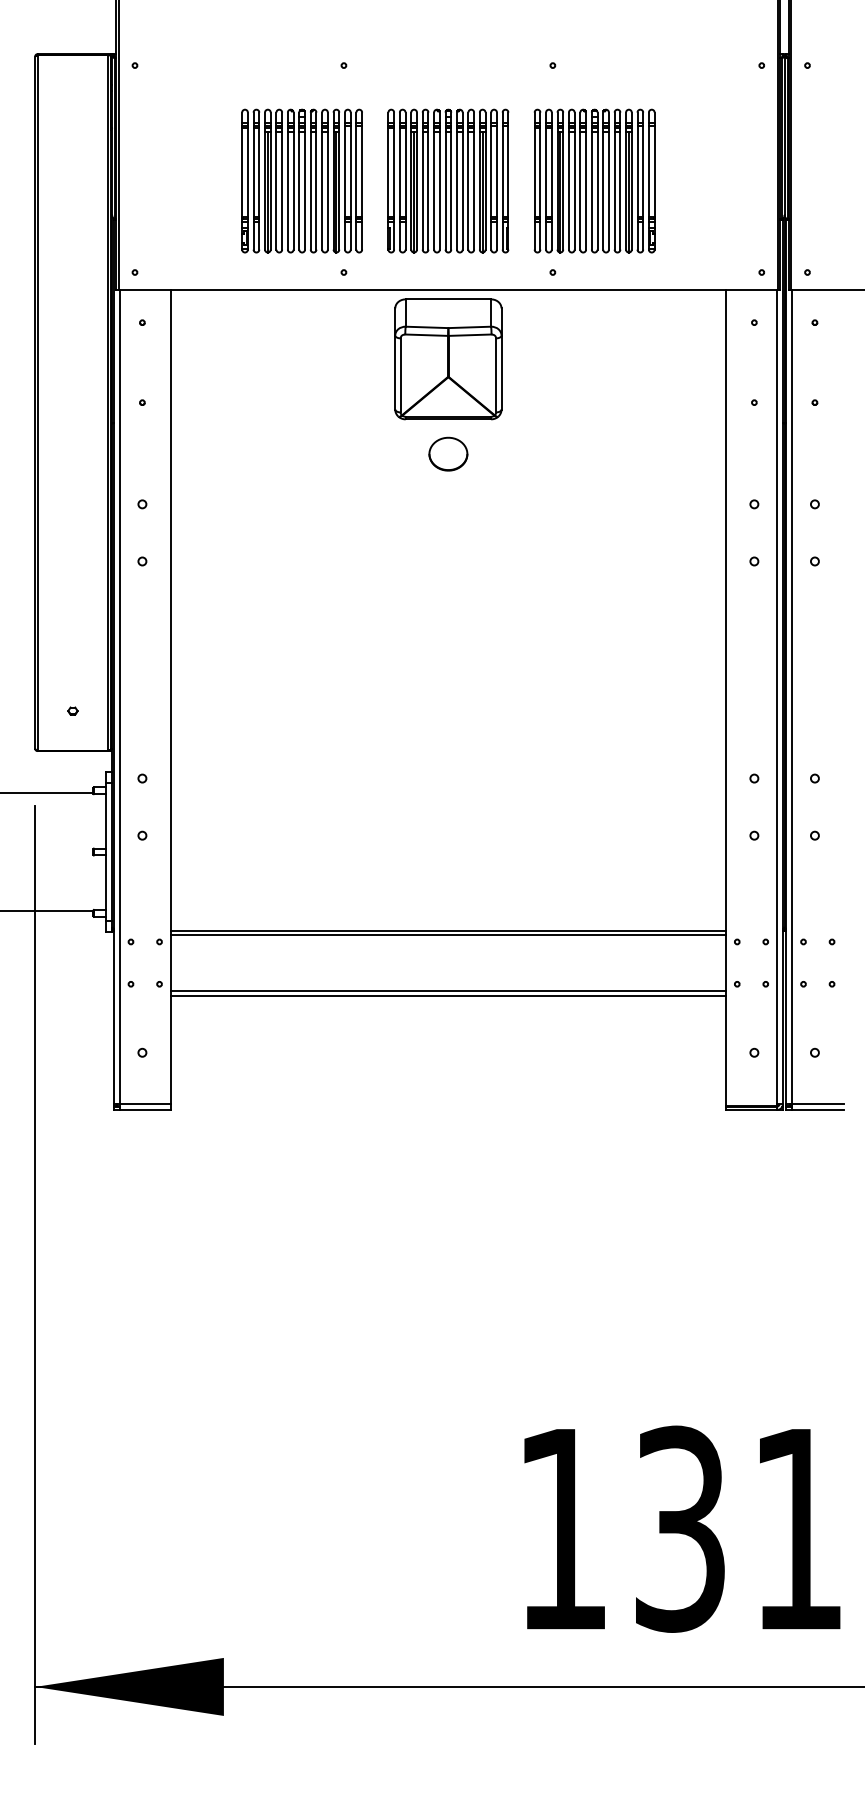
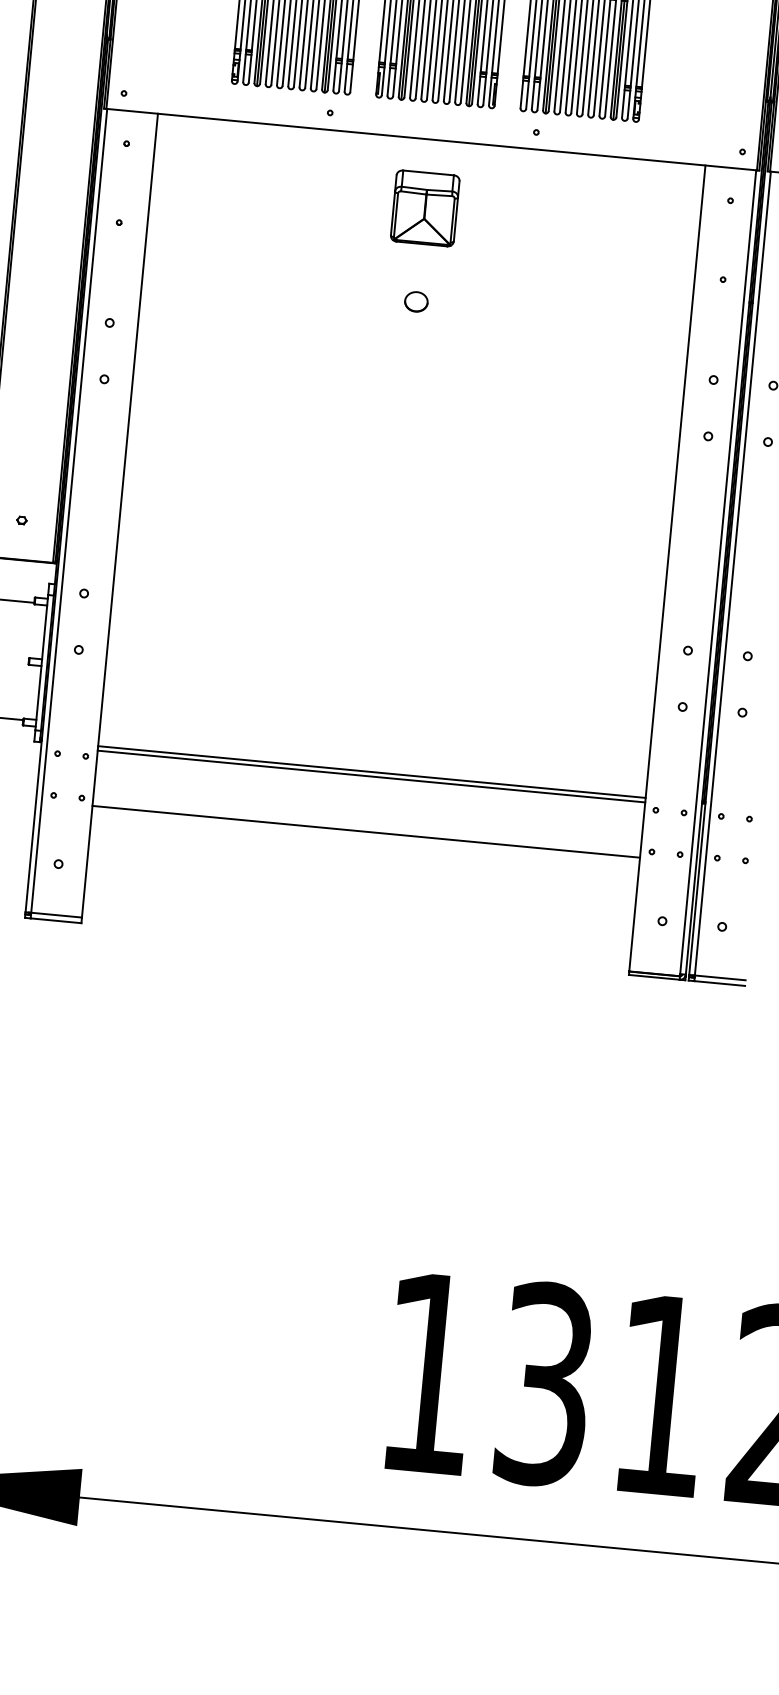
part: (448, 359) -> (425, 208), size x0.6
part: (448, 453) -> (416, 301), size x0.6
line: (447, 995) -> (364, 836), removed

